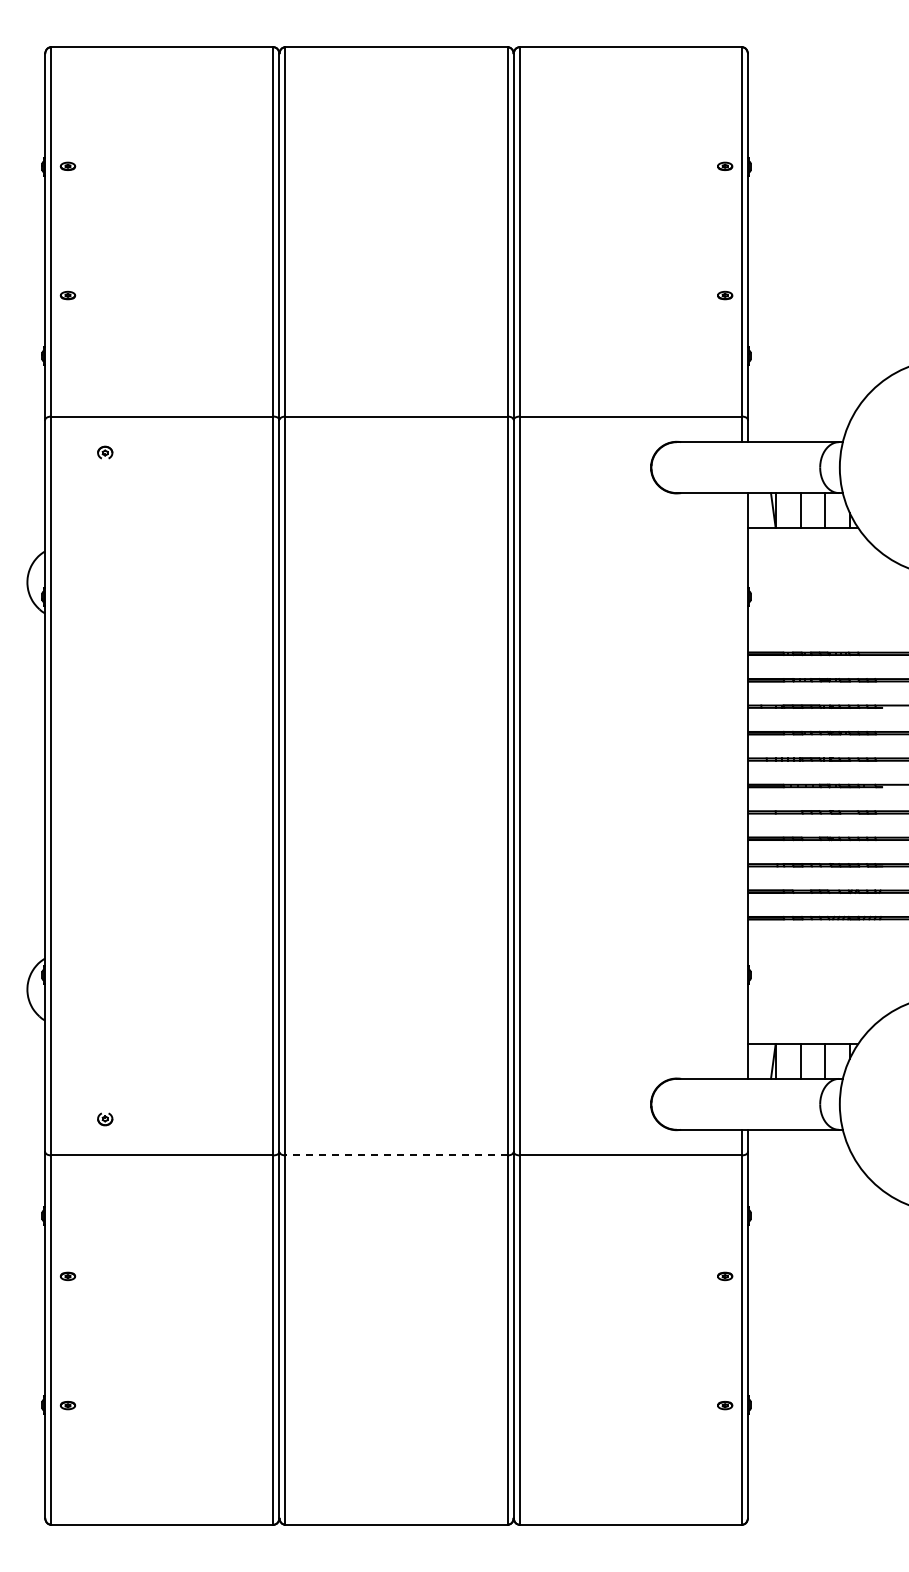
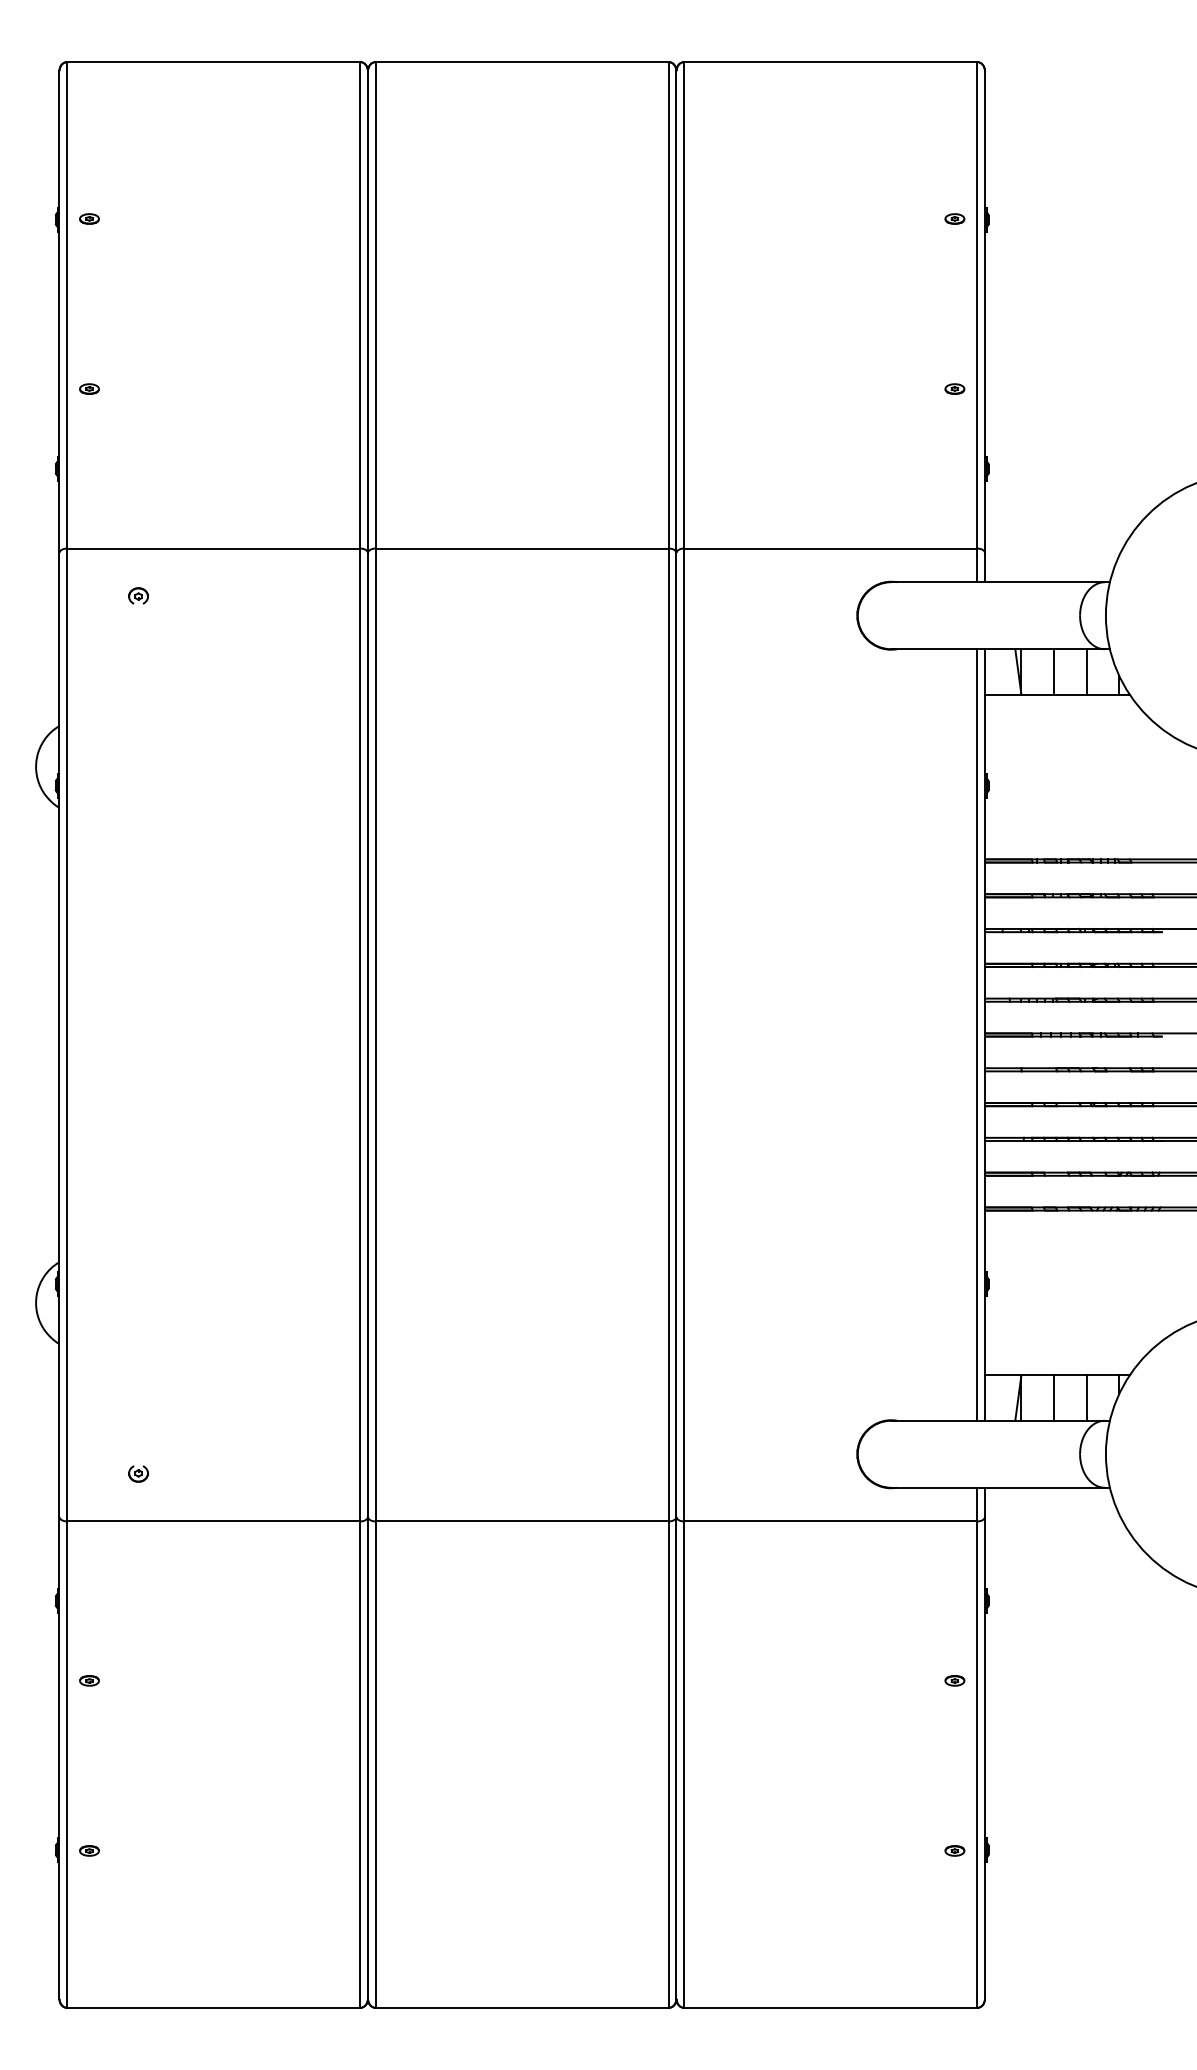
line: (741, 785) -> (976, 1034), added
line: (396, 1155) -> (522, 1521), dashed -> solid

